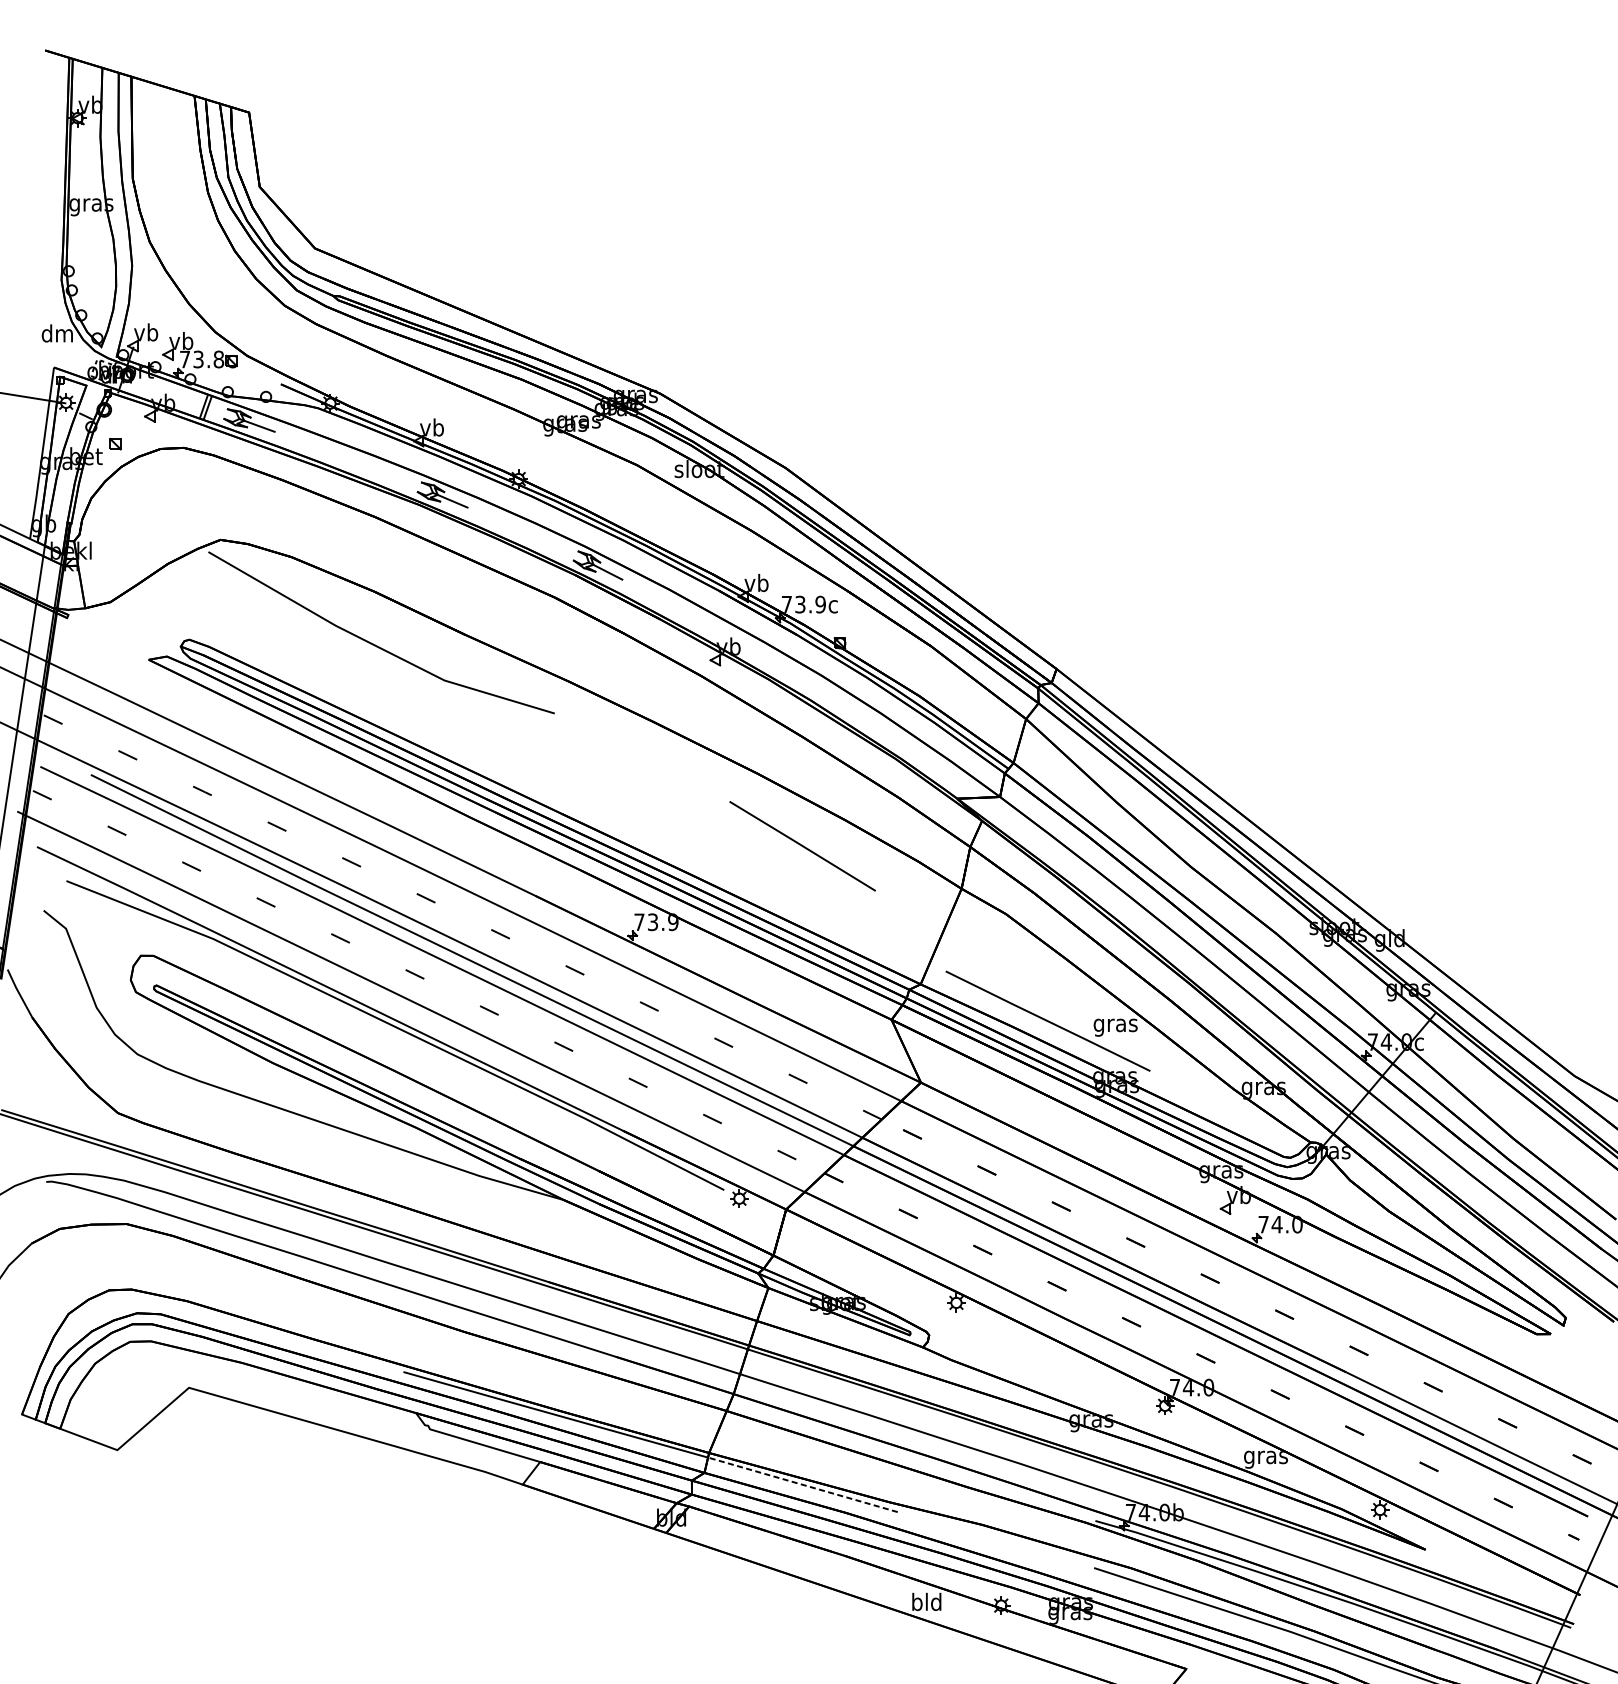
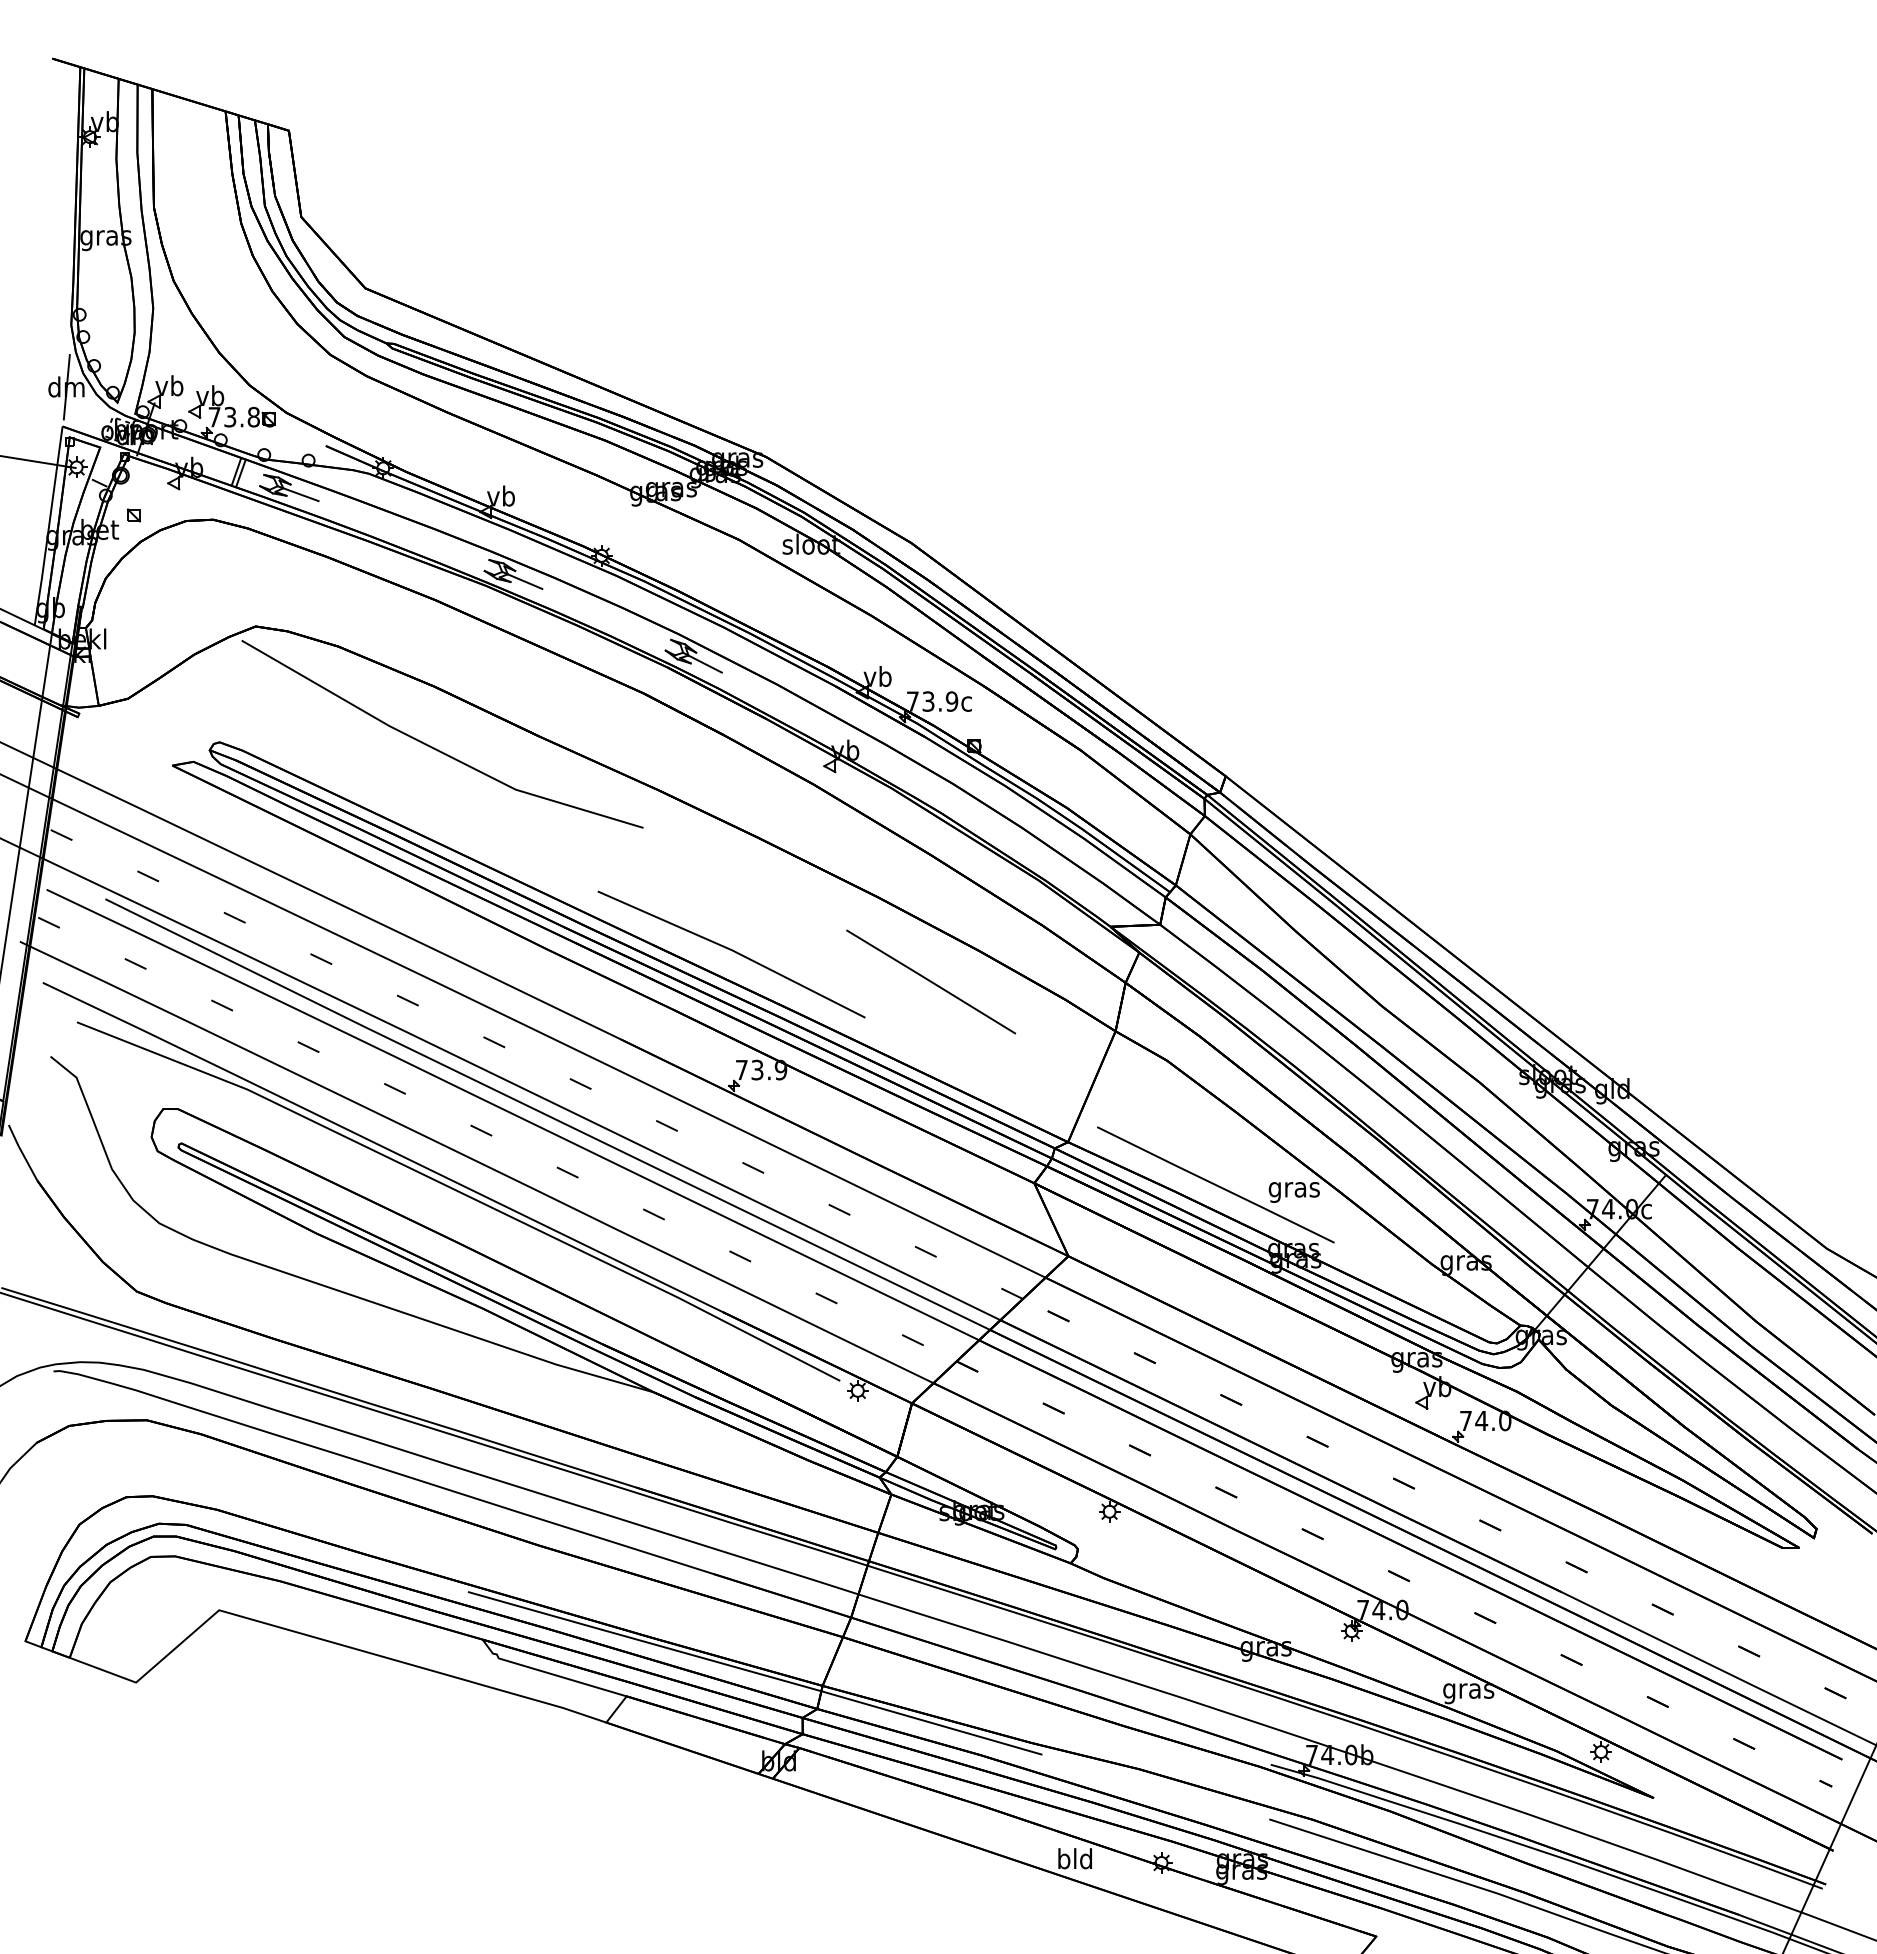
line: (57, 333) -> (66, 387), added
line: (631, 820) -> (732, 951), added
line: (802, 1484) -> (930, 1722), dashed -> solid

